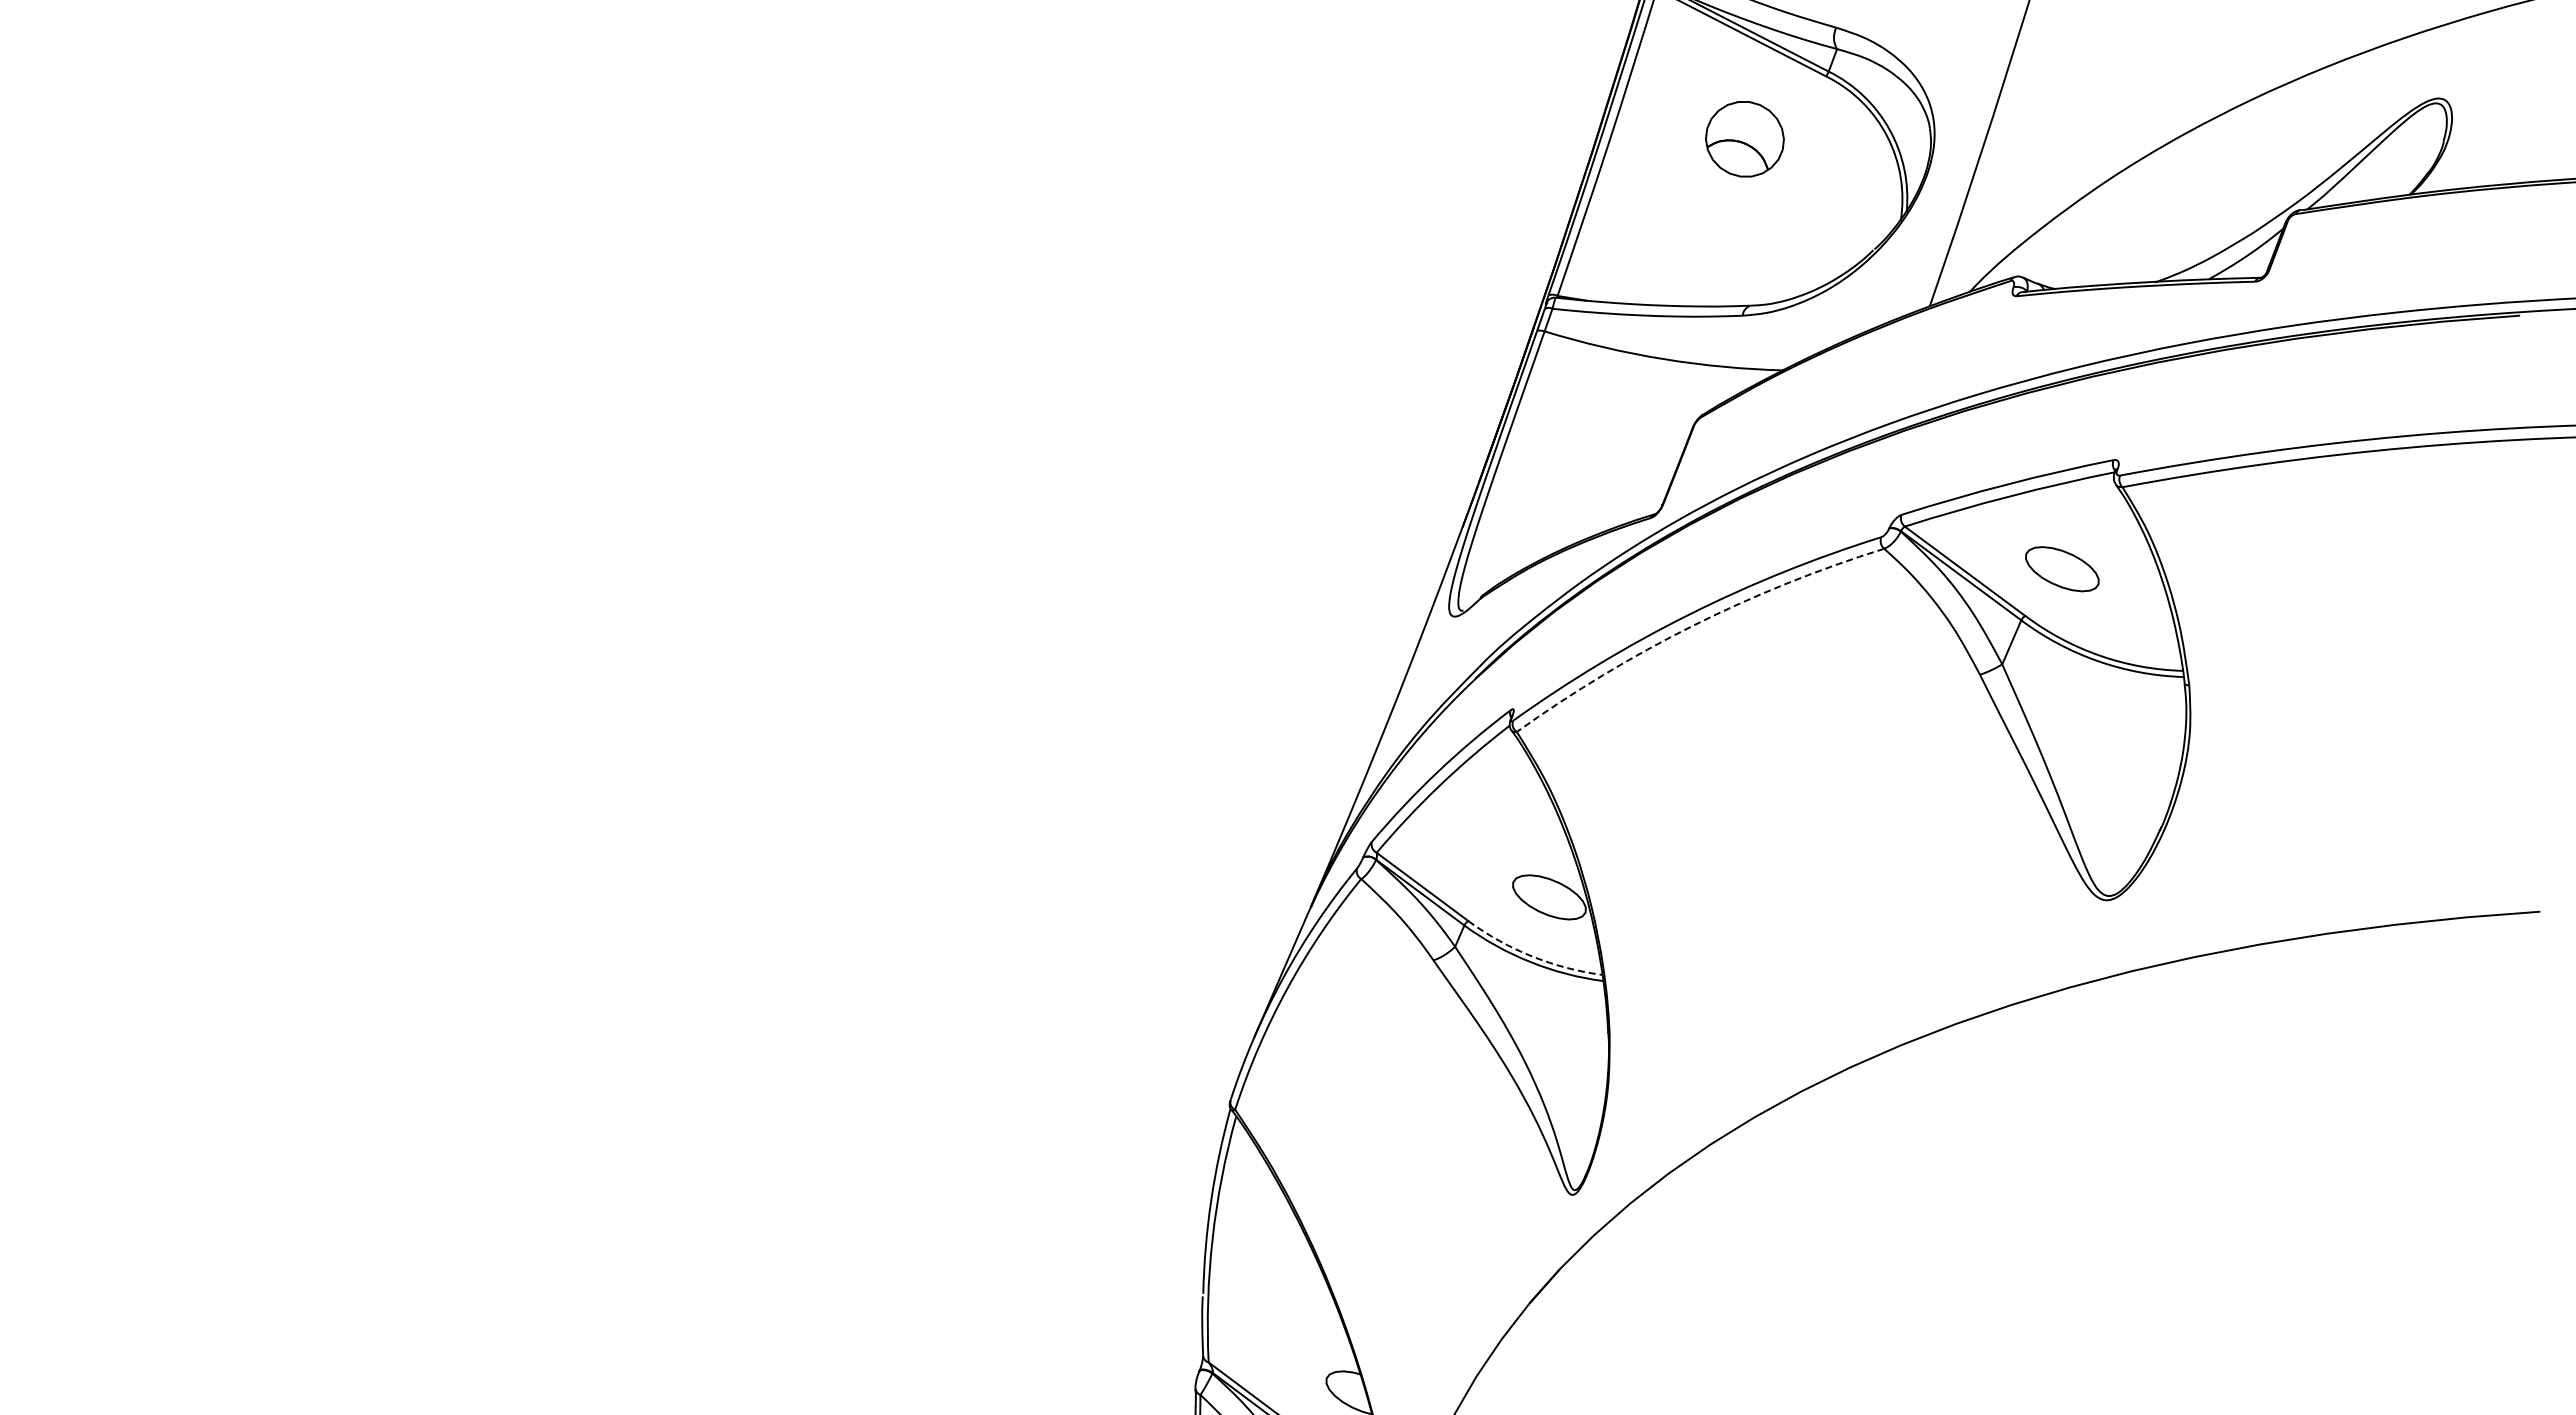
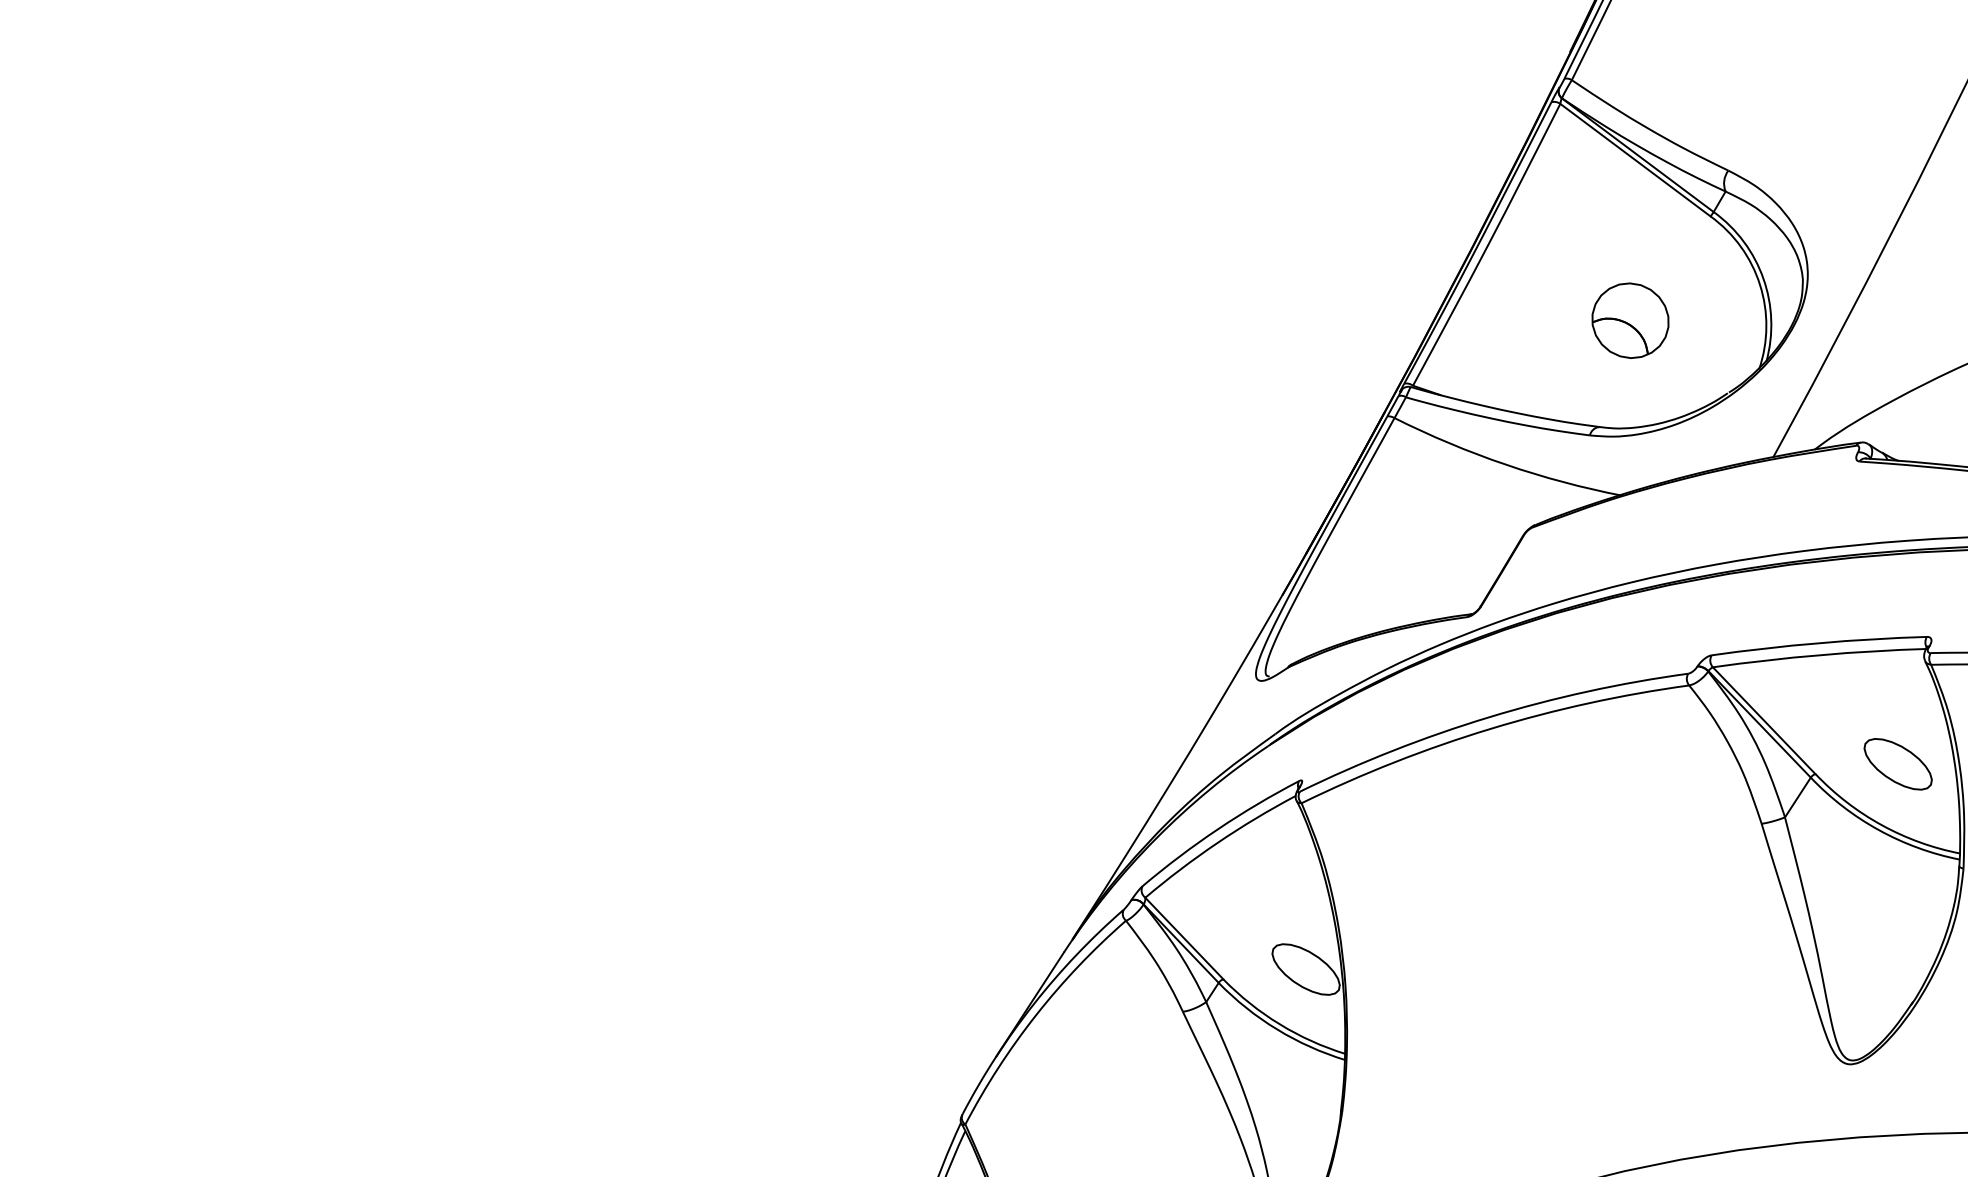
part: (1744, 139) -> (1630, 320), moved
part: (2062, 569) -> (1898, 764), moved
arc: (1693, 625) -> (1491, 728), dashed -> solid
arc: (1532, 956) -> (1279, 1024), dashed -> solid

